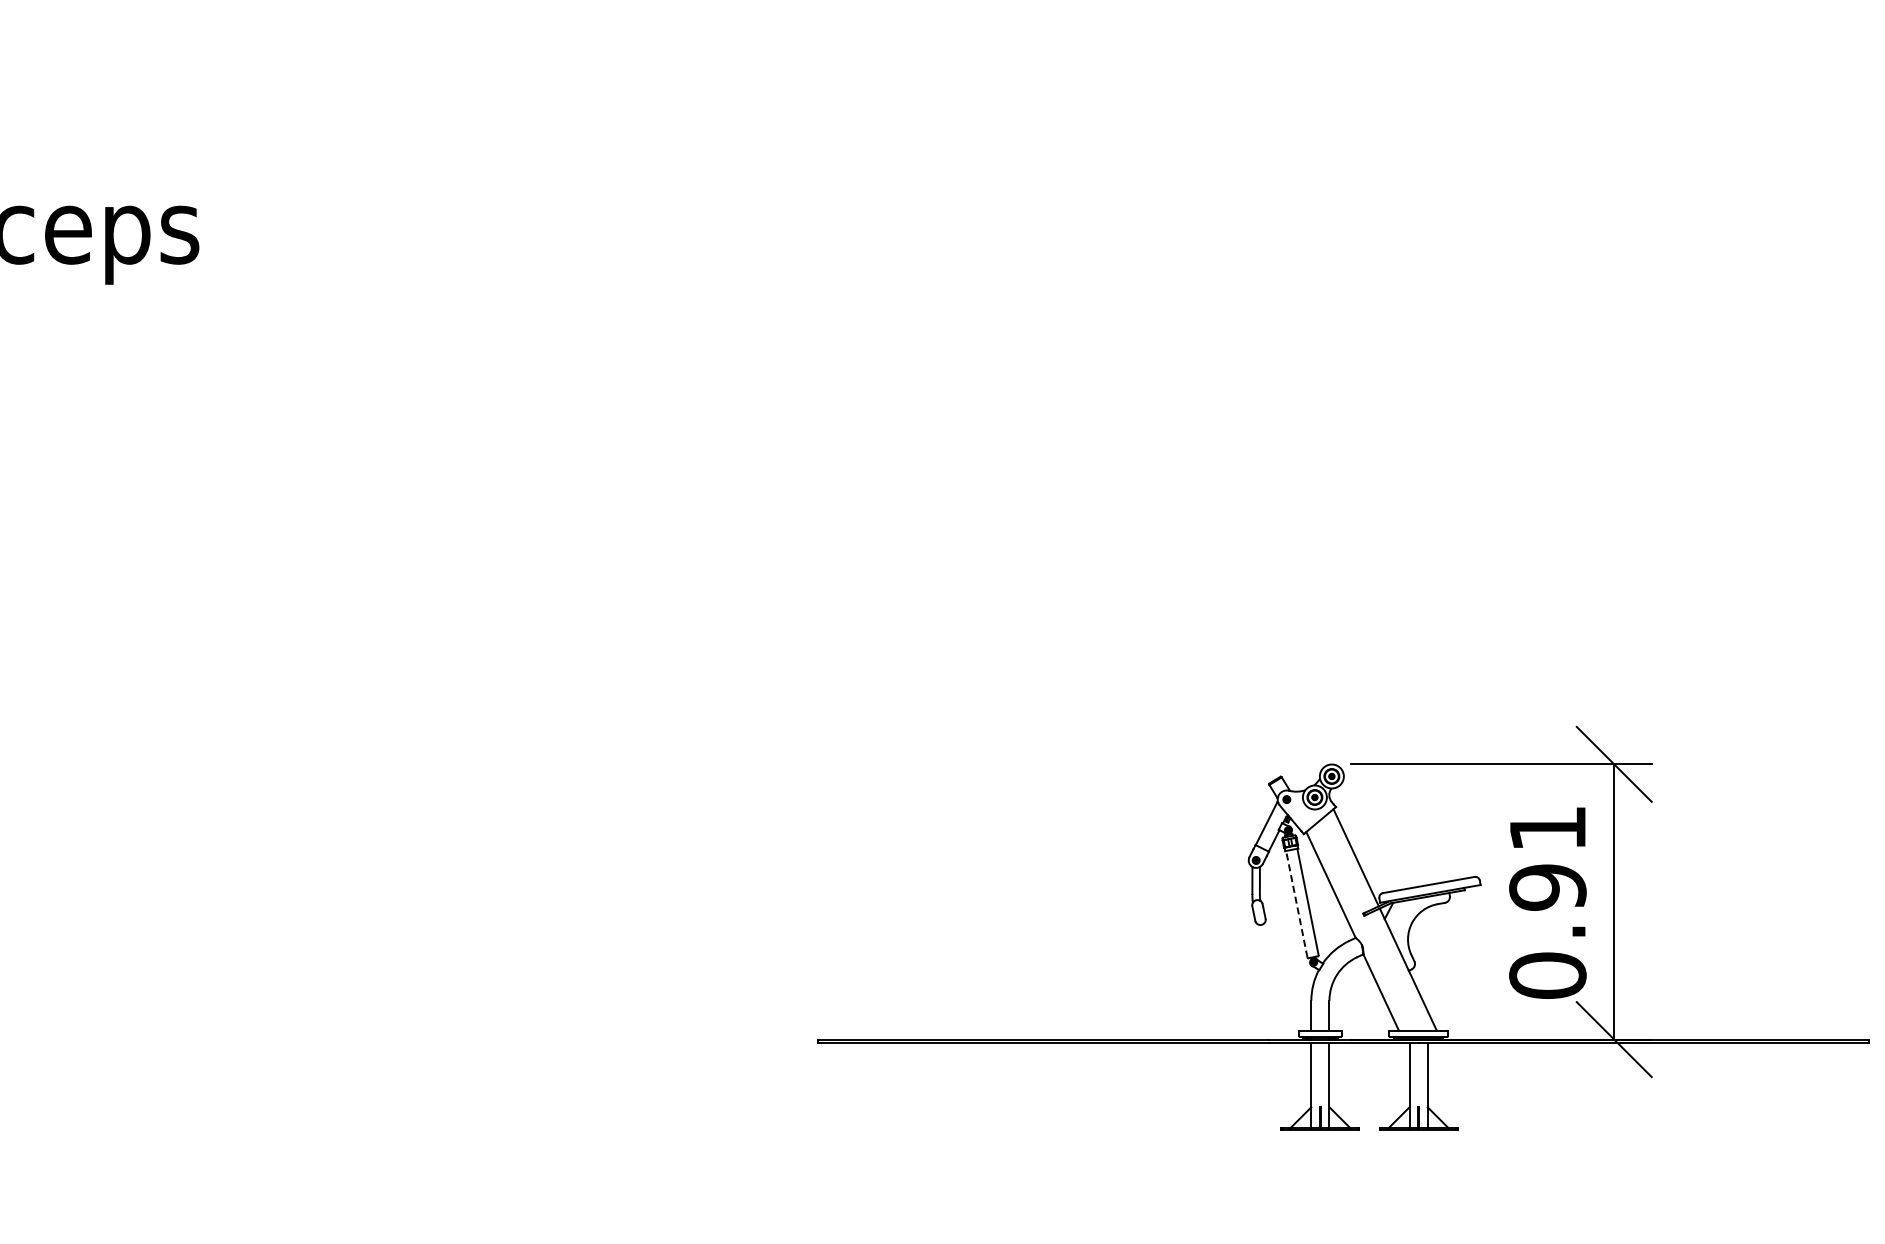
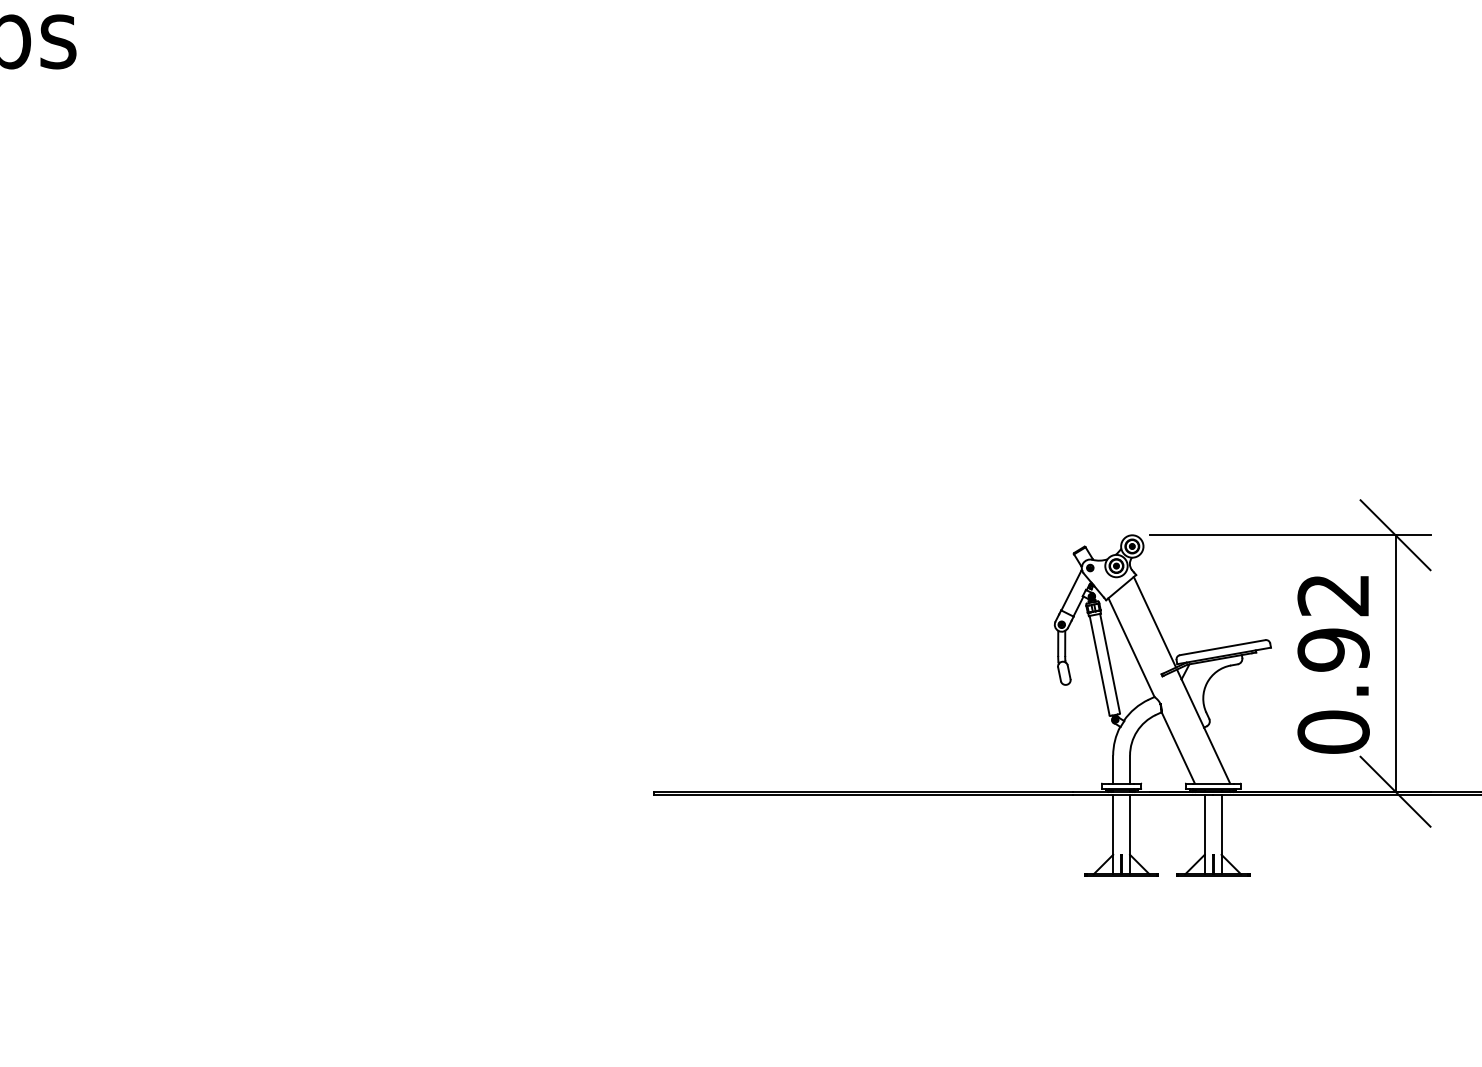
text: (1547, 829) -> (1333, 595), 0.91 -> 0.92
line: (1296, 903) -> (1099, 664), dashed -> solid

